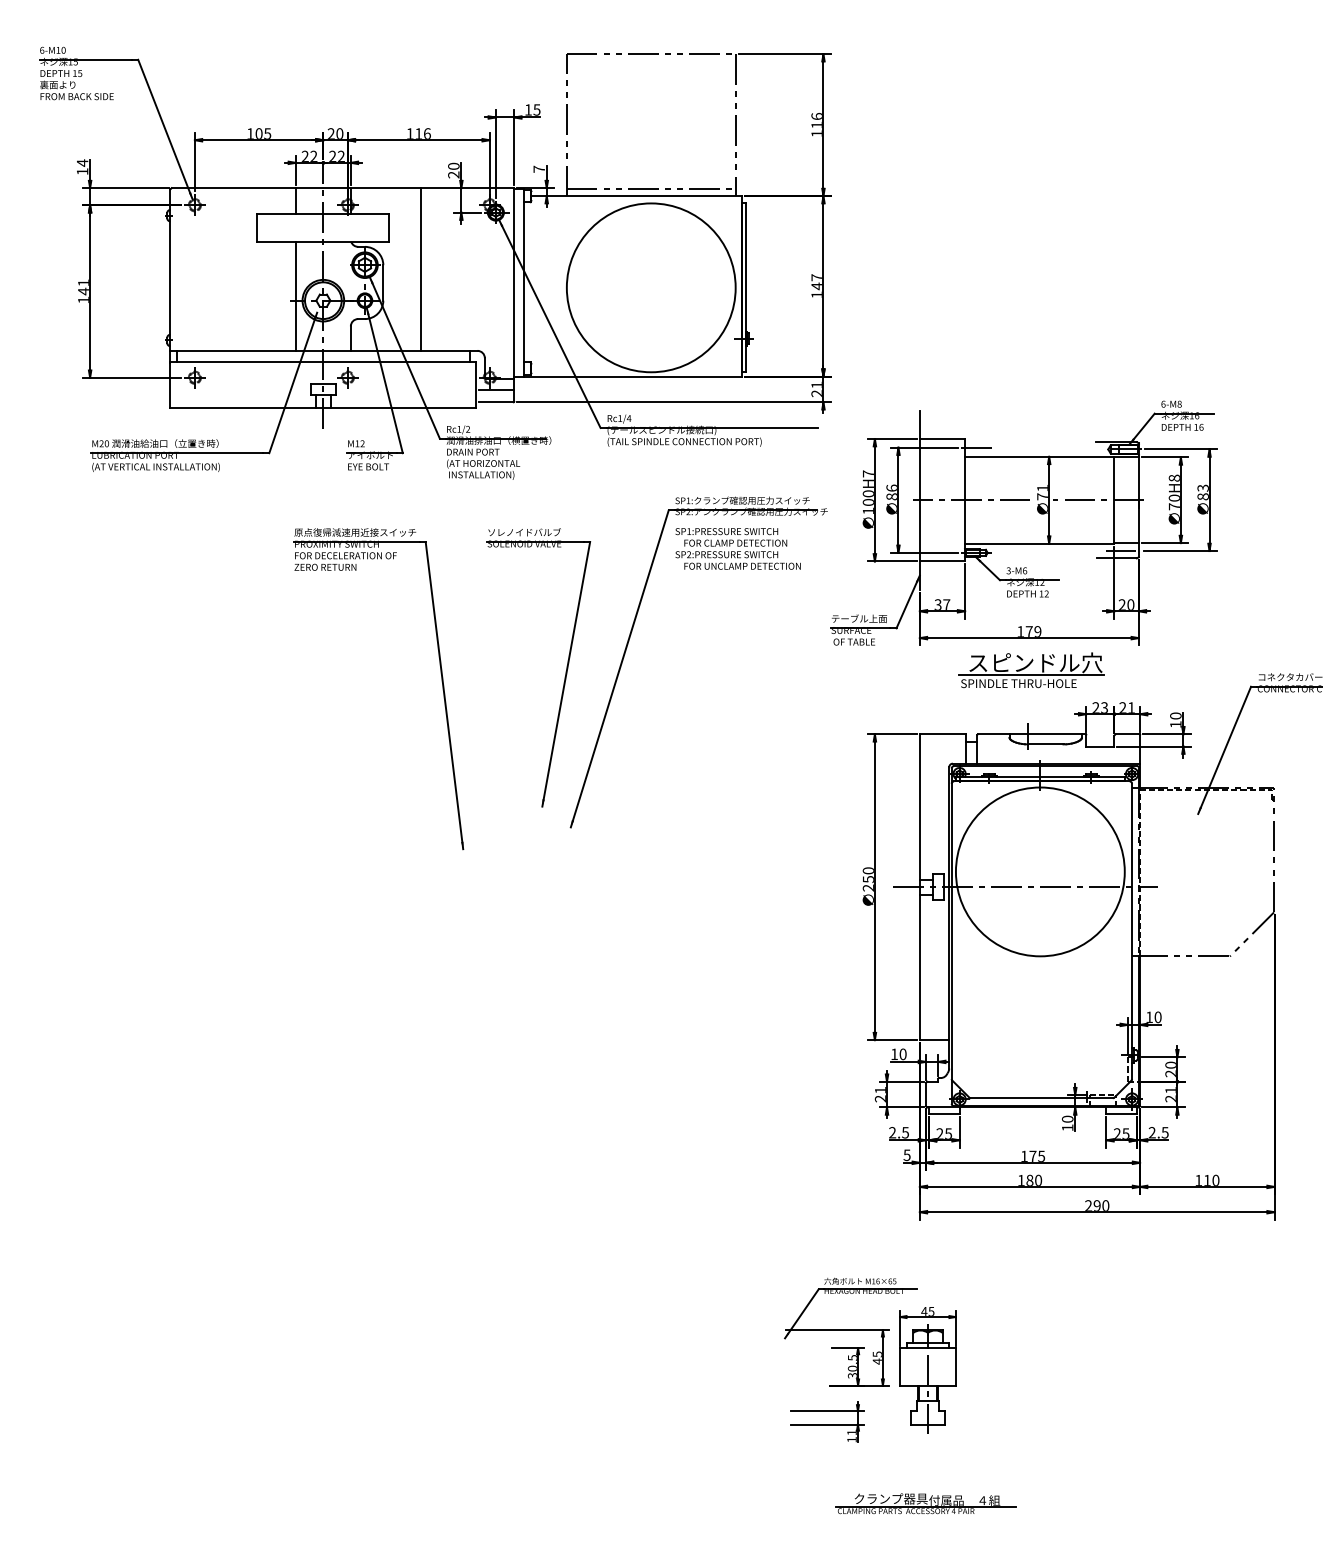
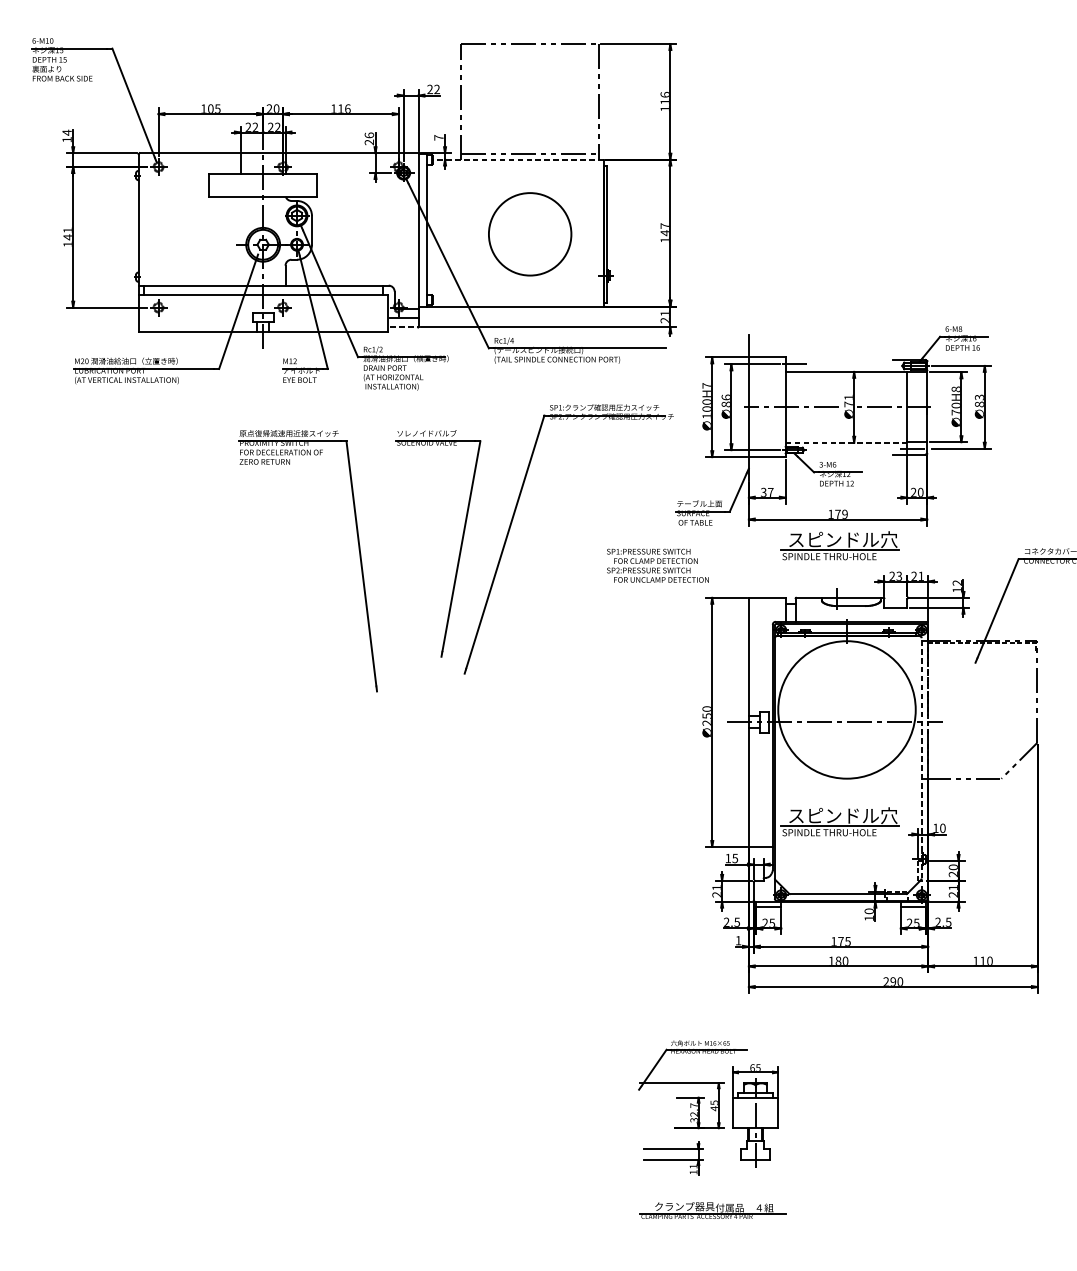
text: (532, 109) -> (433, 89), 15 -> 22
text: (453, 165) -> (369, 134), 20 -> 26
line: (636, 196) -> (518, 159), solid -> dashed
line: (420, 269) -> (342, 219), removed
circle: (650, 287) -> (529, 234), size x0.6
line: (295, 295) -> (240, 240), removed
line: (497, 402) -> (404, 327), solid -> dashed
line: (1039, 543) -> (846, 442), solid -> dashed
text: (737, 548) -> (657, 565), moved
text: (1175, 715) -> (957, 582), 10 -> 12
line: (1132, 931) -> (922, 758), solid -> dashed
part: (1031, 1009) -> (839, 821), added
text: (902, 1053) -> (734, 857), 10 -> 15
text: (906, 1155) -> (738, 940), 5 -> 1
text: (924, 1310) -> (752, 1067), 45 -> 65
text: (852, 1363) -> (694, 1110), 30.5 -> 32.7
part: (925, 1503) -> (712, 1210), moved

